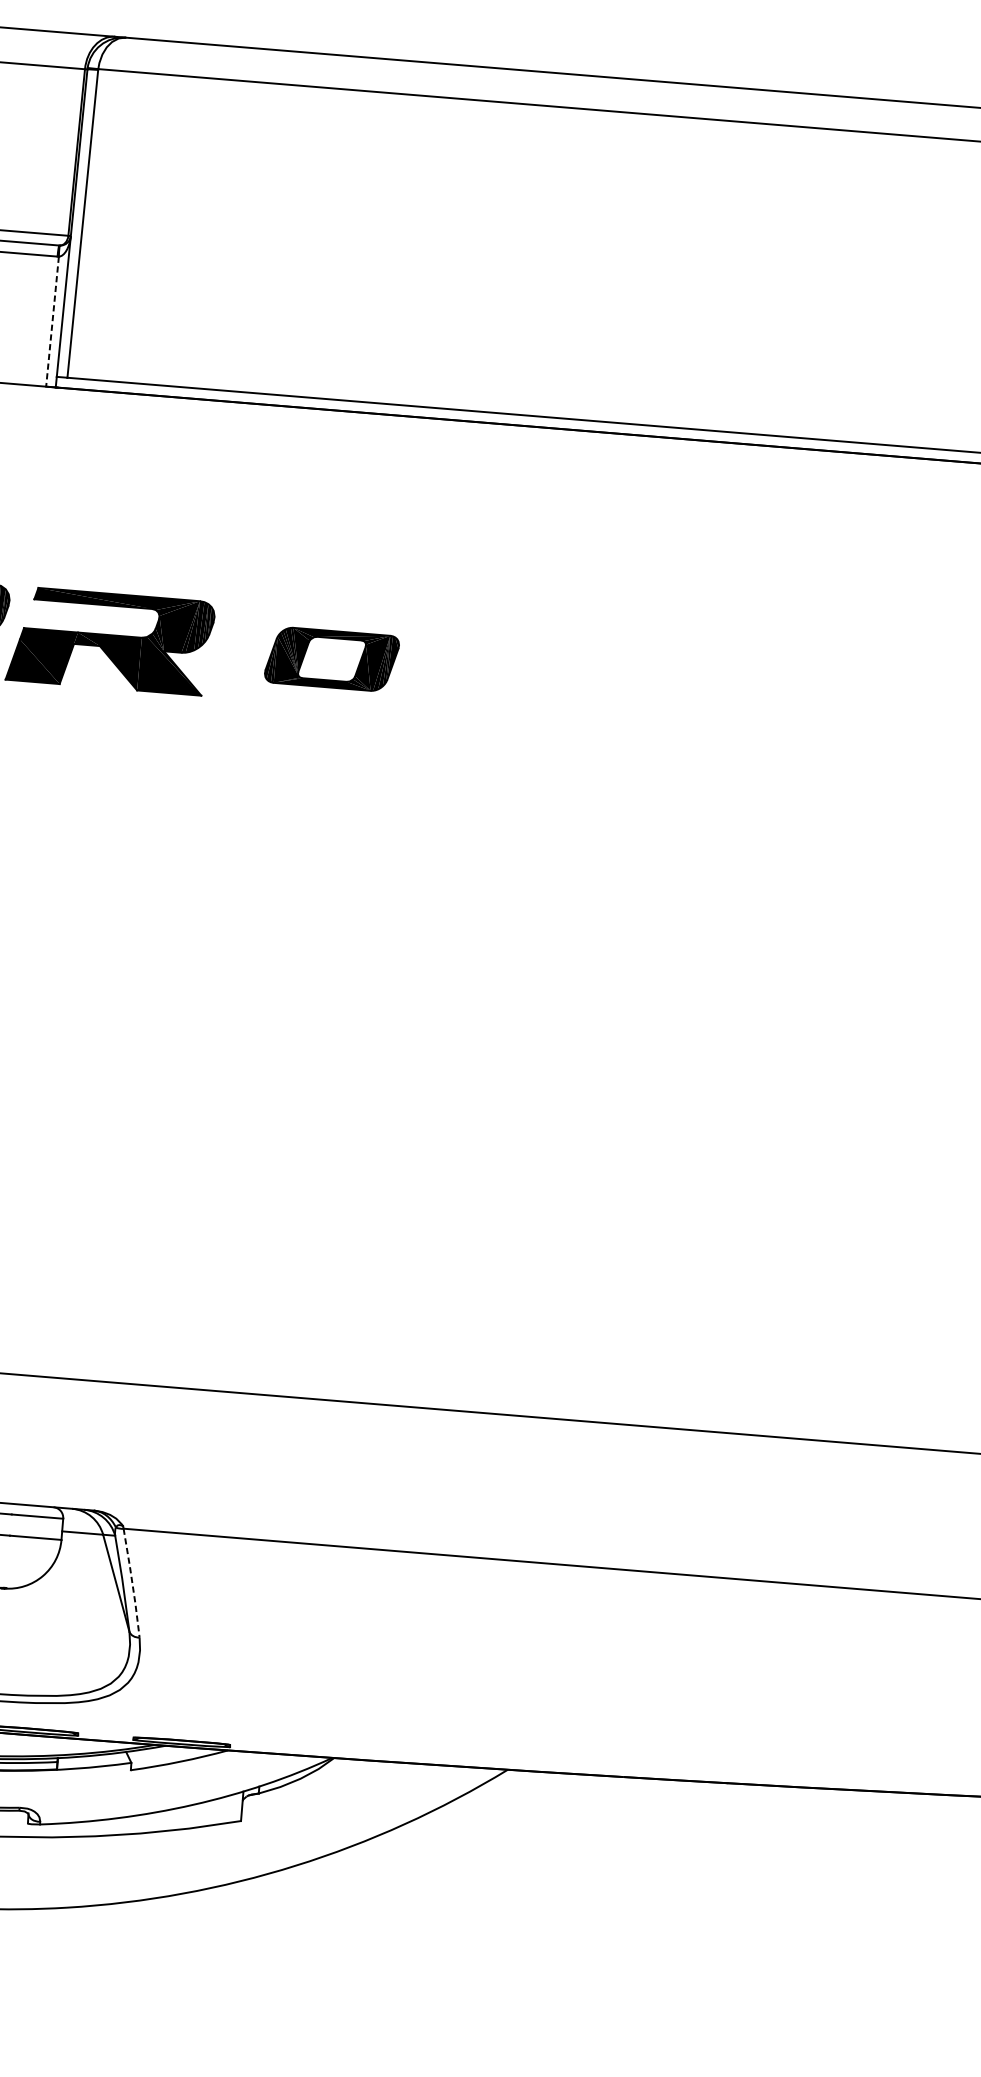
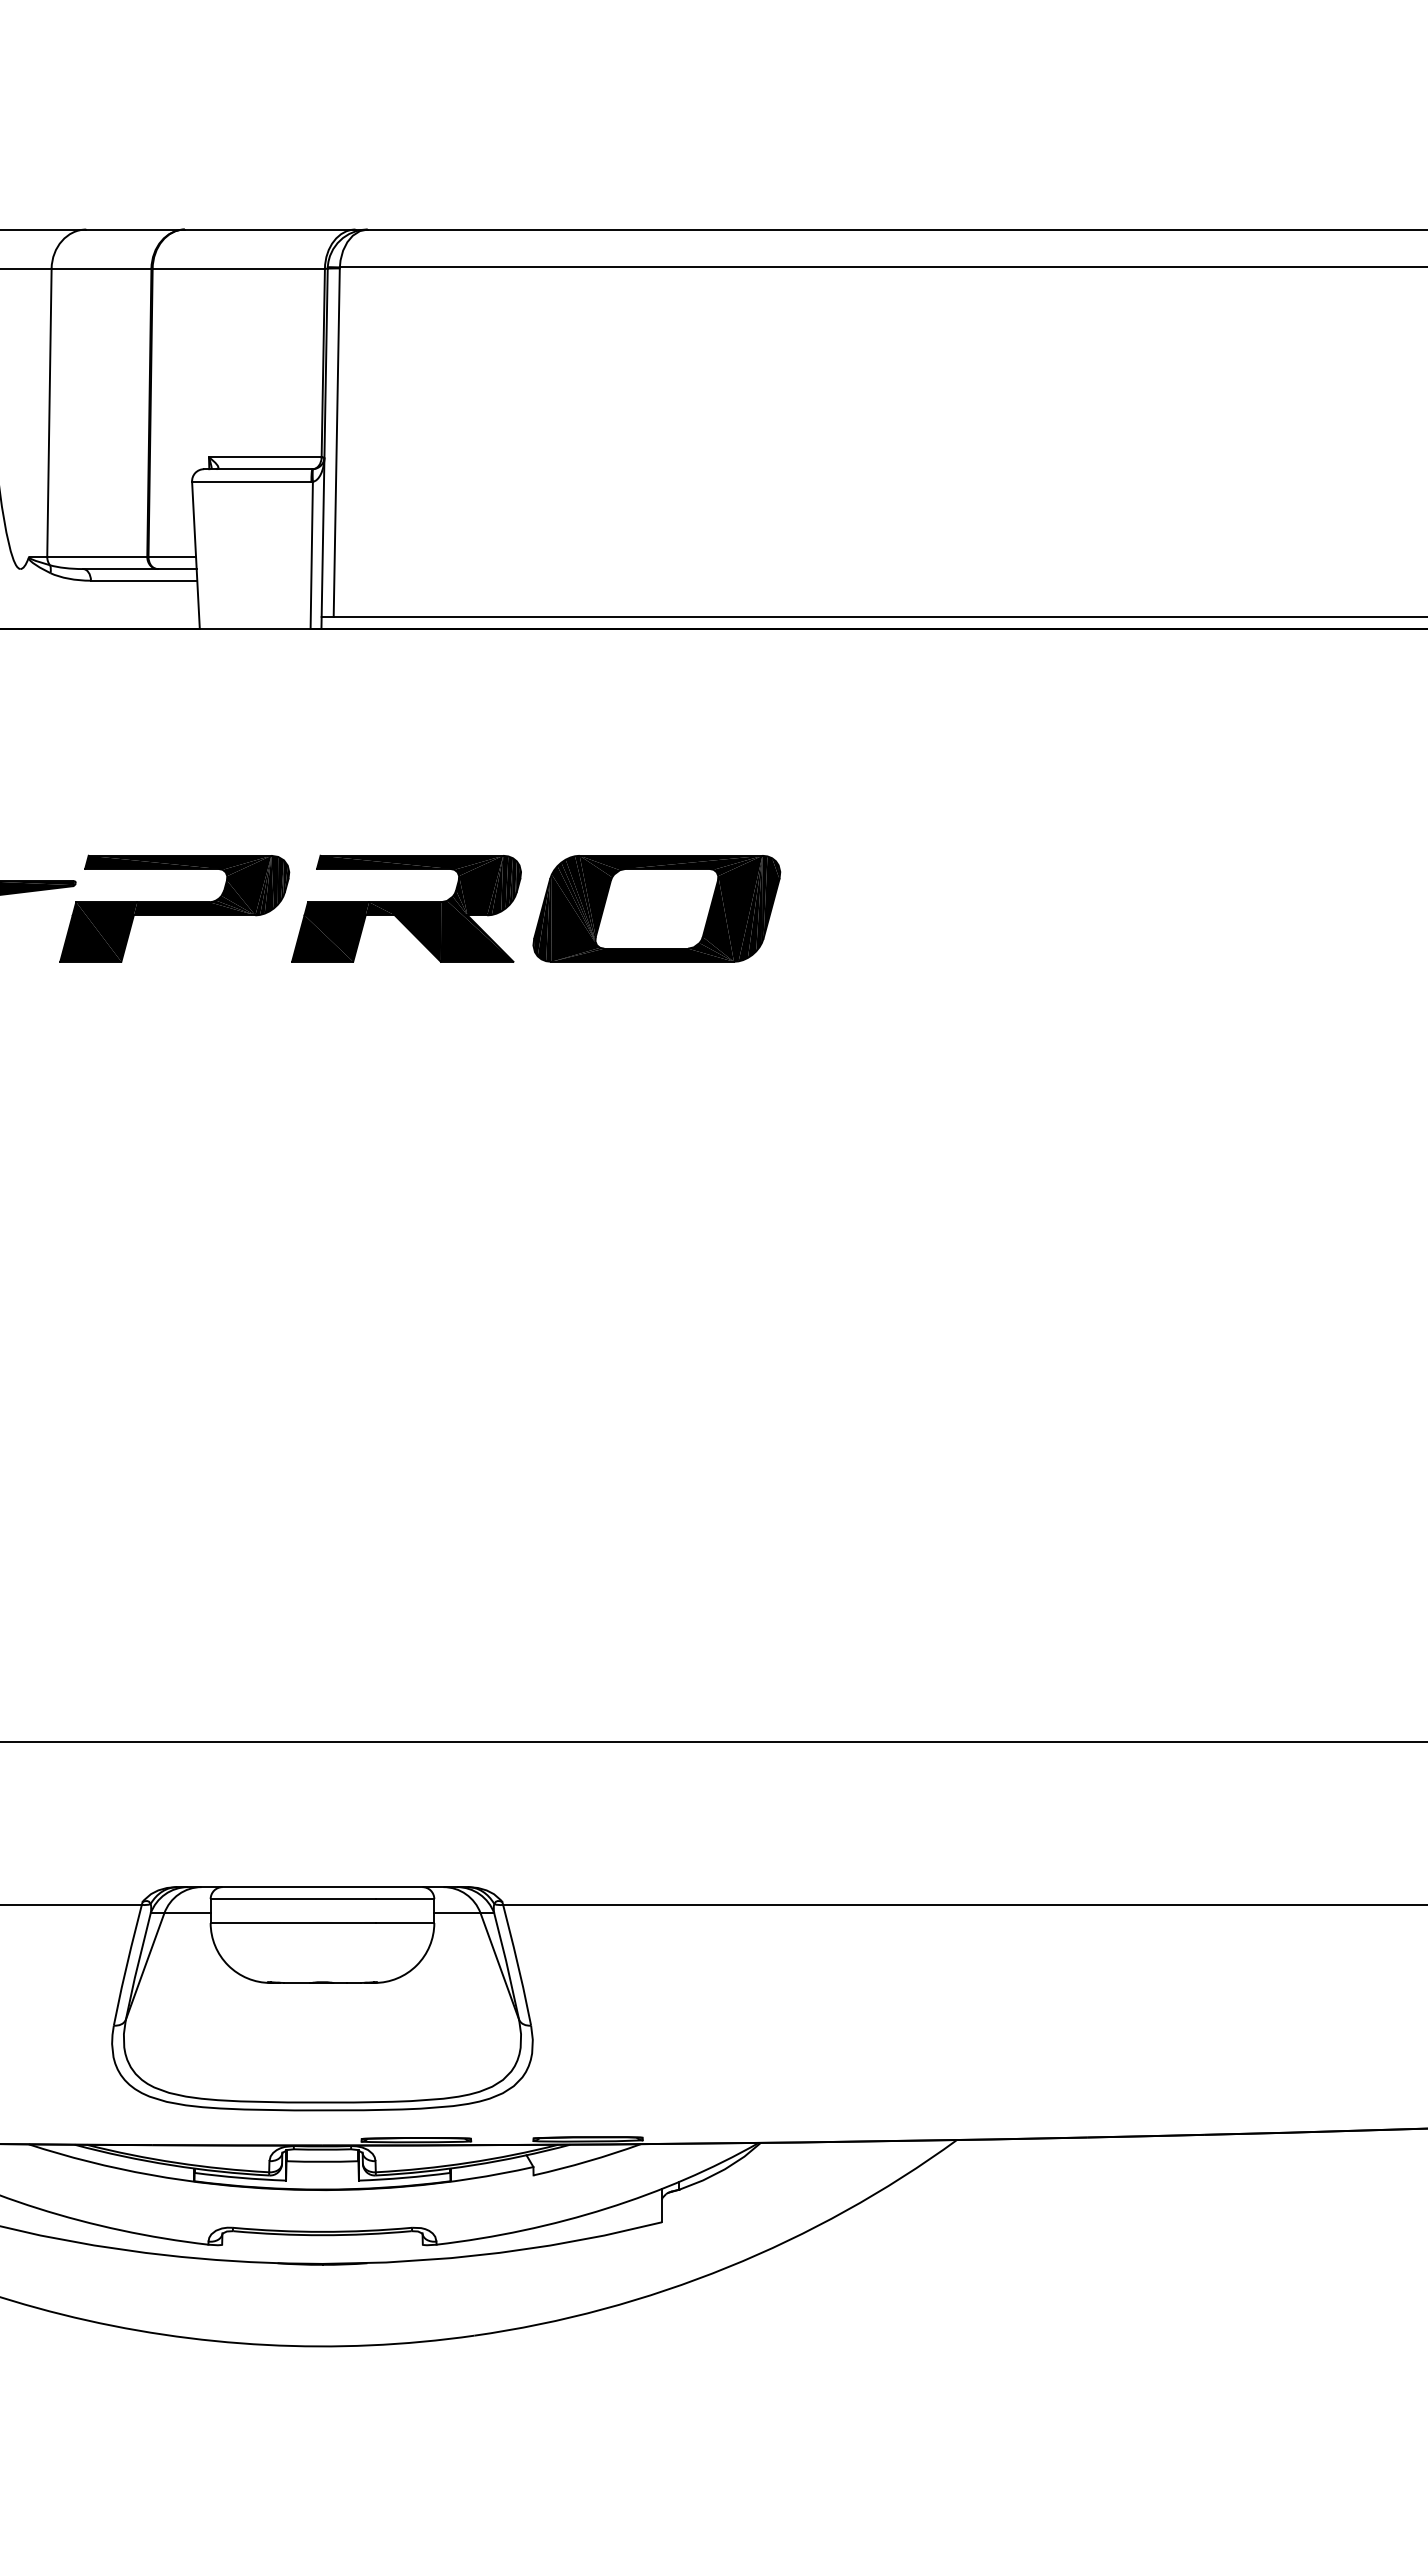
line: (52, 321) -> (311, 555), dashed -> solid
part: (331, 658) -> (656, 908), size x1.67
line: (132, 1583) -> (518, 1965), dashed -> solid

